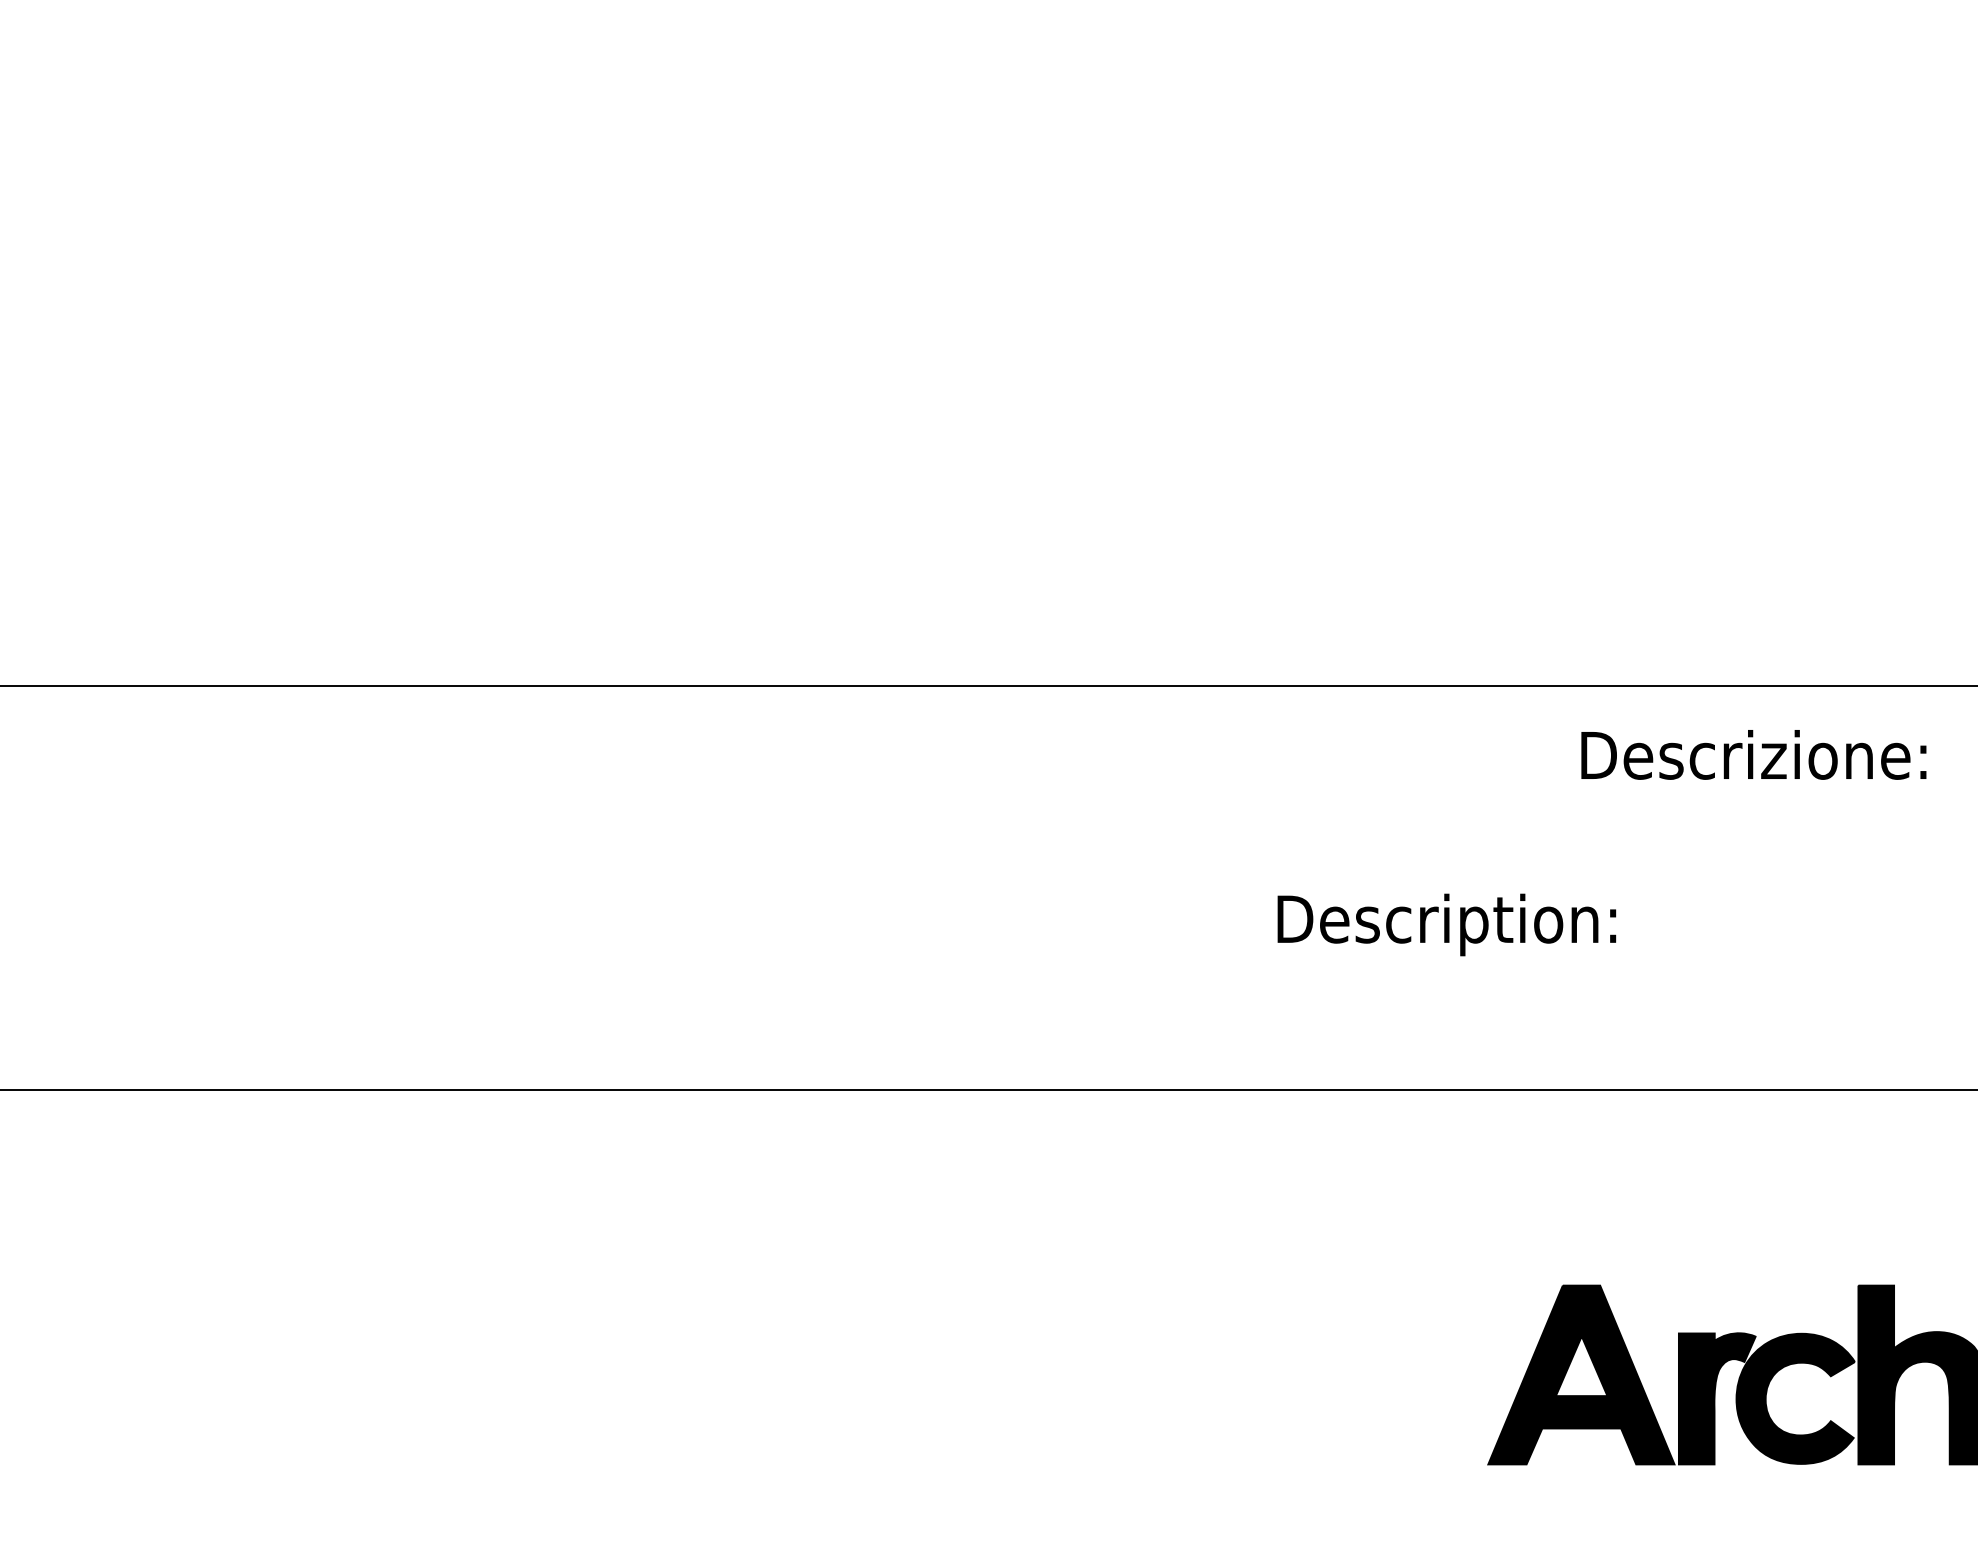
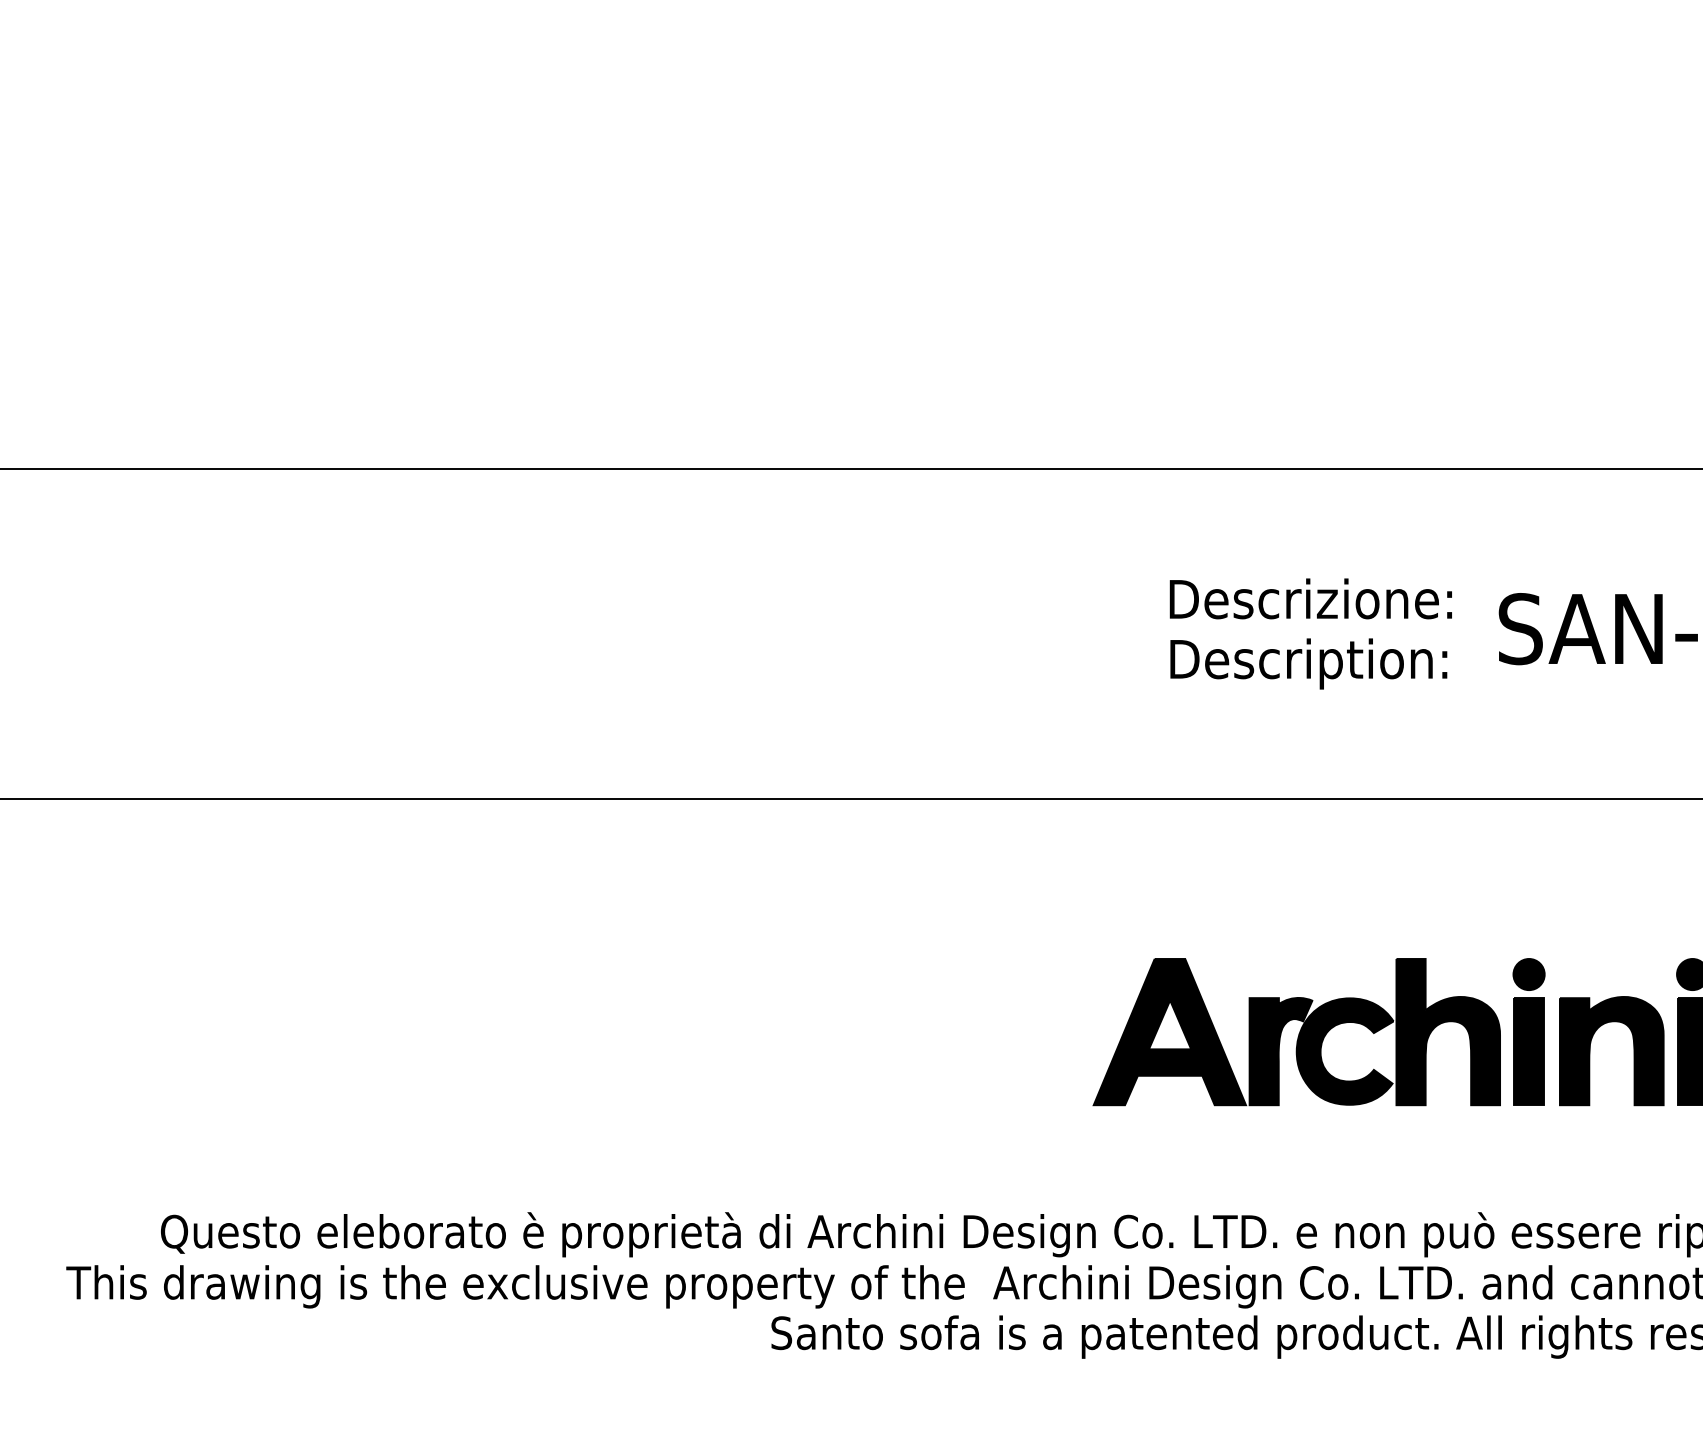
text: (1753, 754) -> (1310, 598), moved
text: (1446, 924) -> (1308, 663), moved

